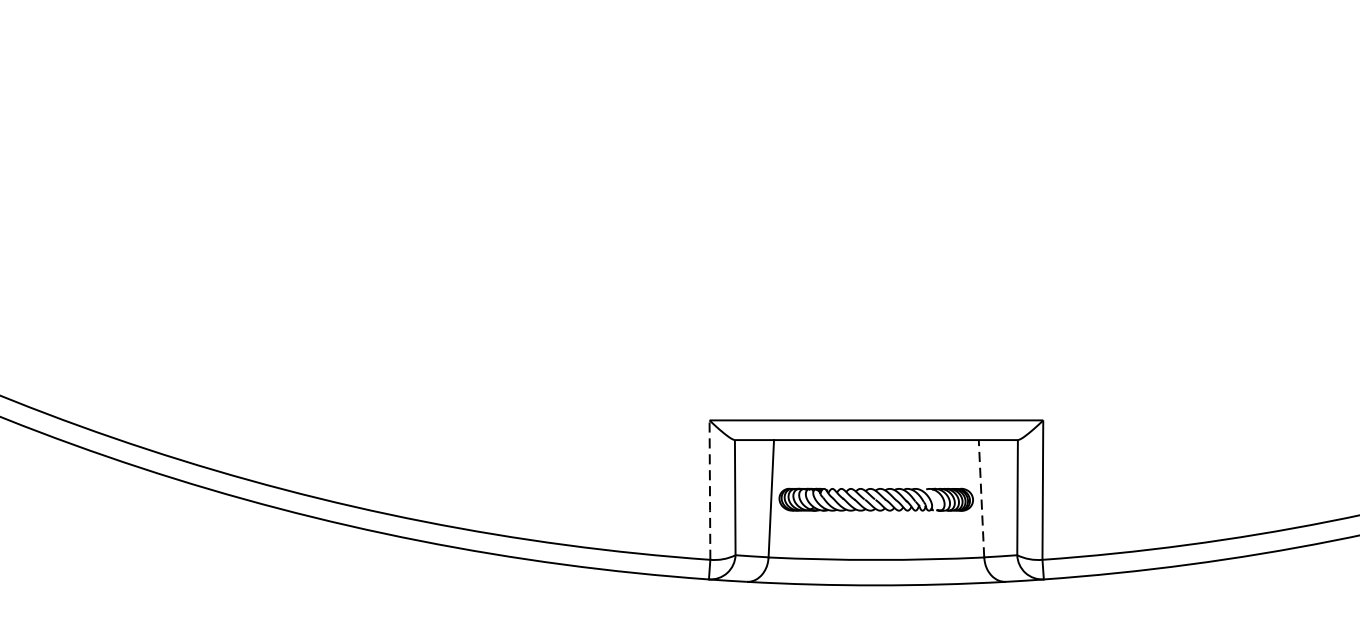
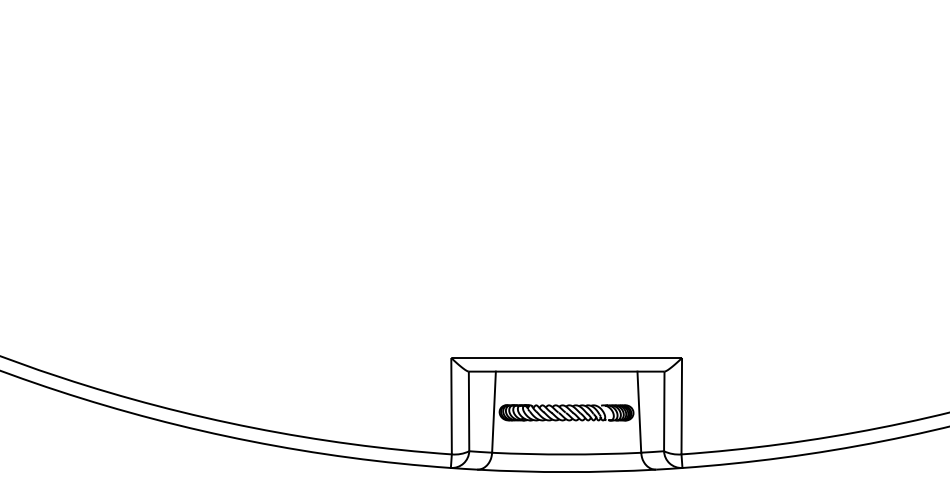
line: (709, 490) -> (451, 406), dashed -> solid
line: (981, 499) -> (639, 412), dashed -> solid

